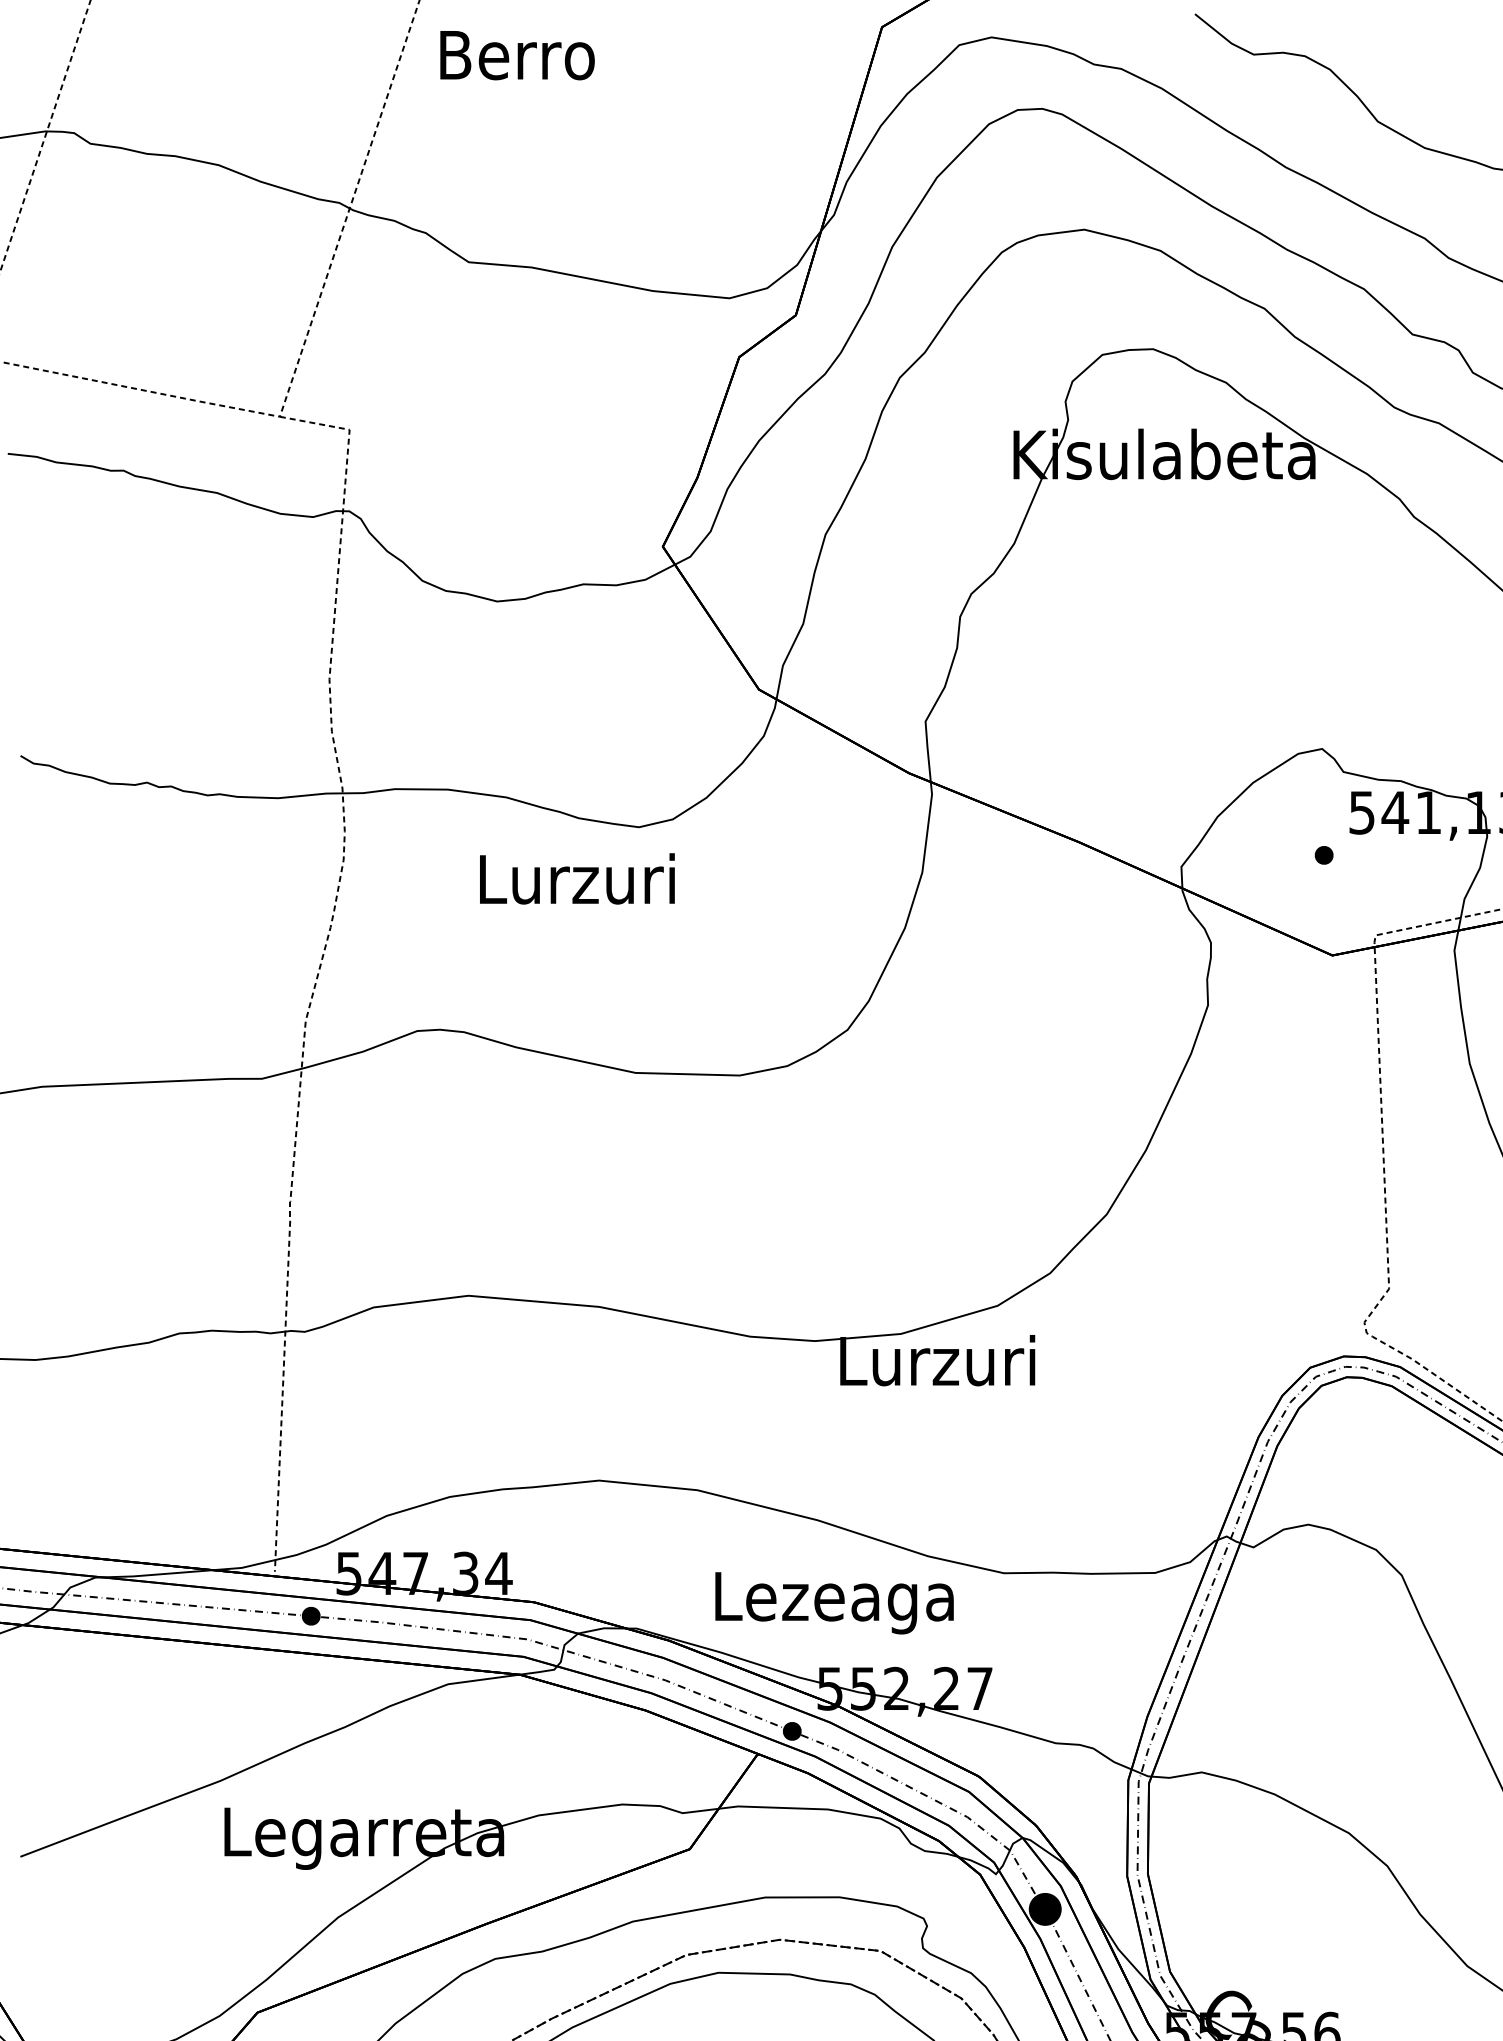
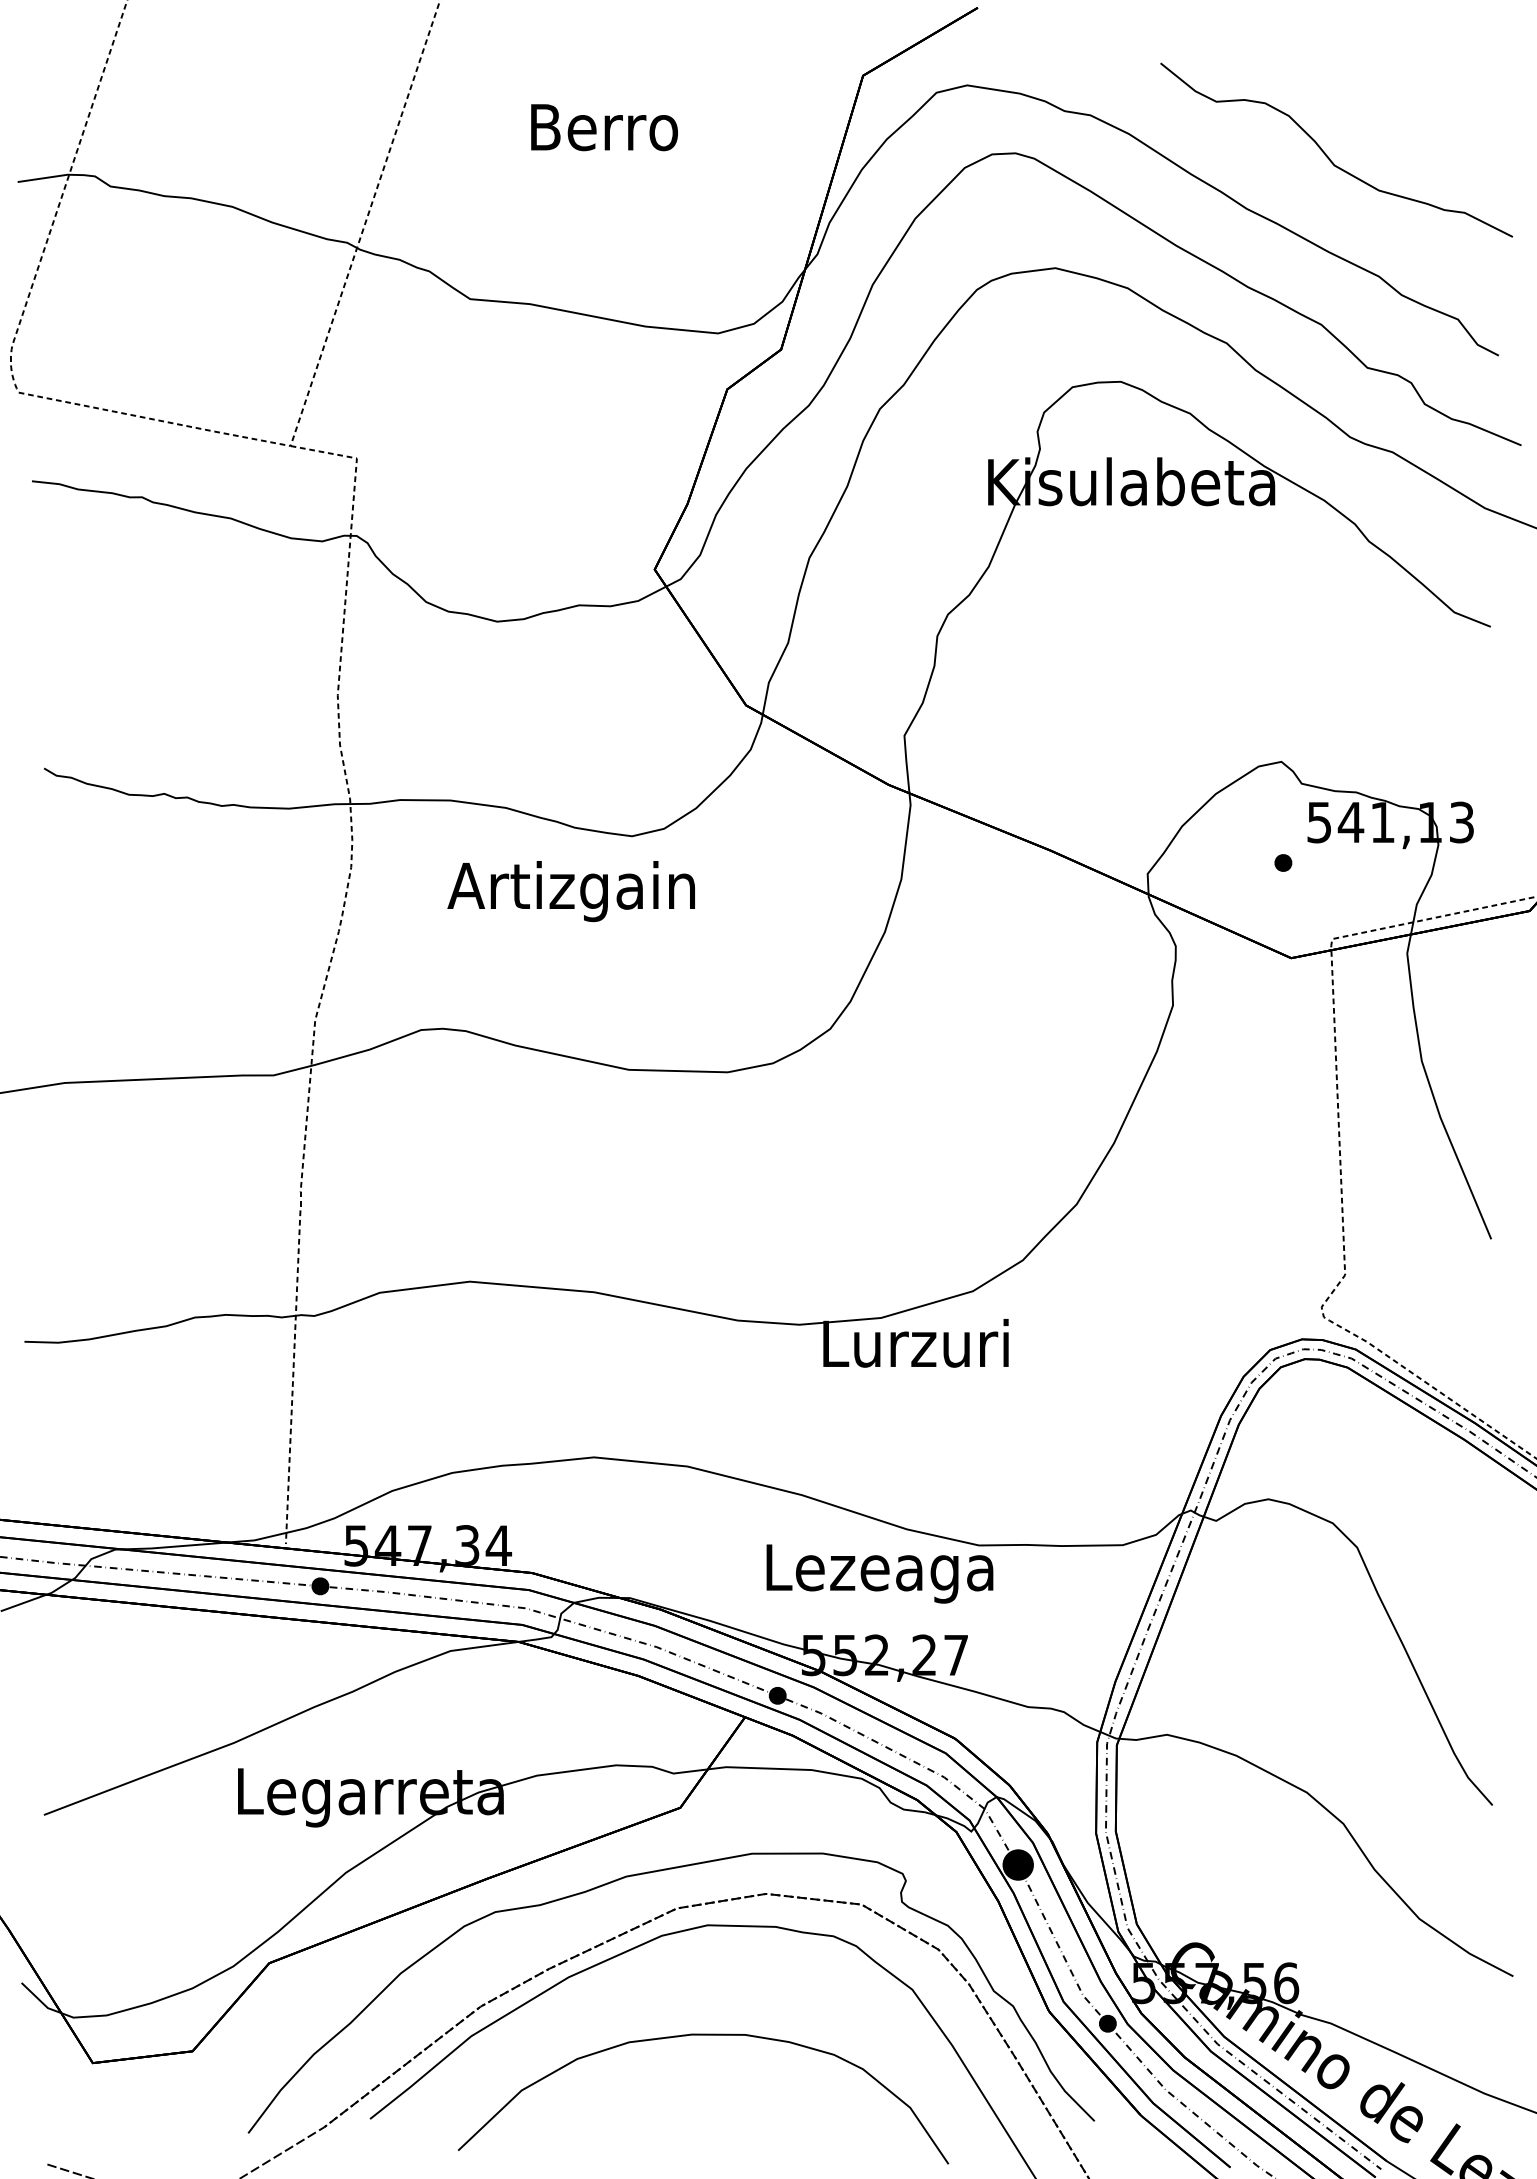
text: (517, 55) -> (604, 127), moved
text: (574, 885) -> (570, 891), Lurzuri -> Artizgain
text: (834, 1602) -> (879, 1573), moved

